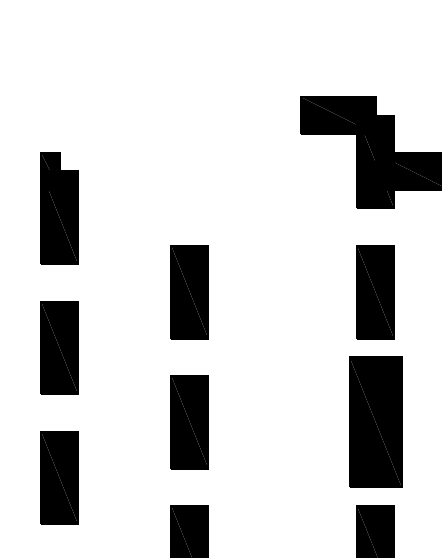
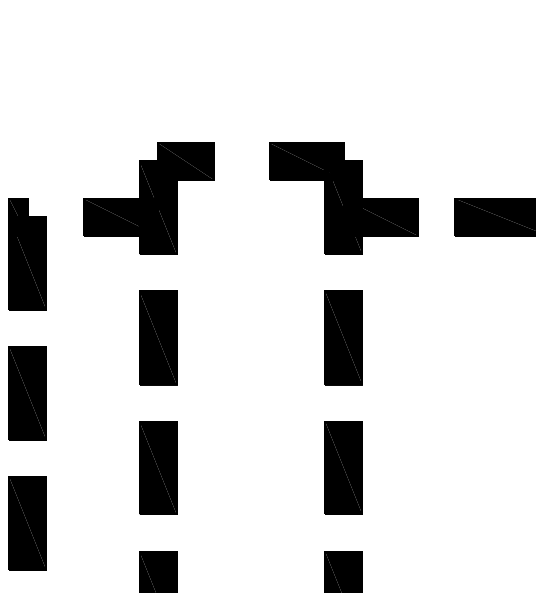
part: (180, 152) -> (148, 198), added
part: (375, 421) -> (343, 467), size x0.71

